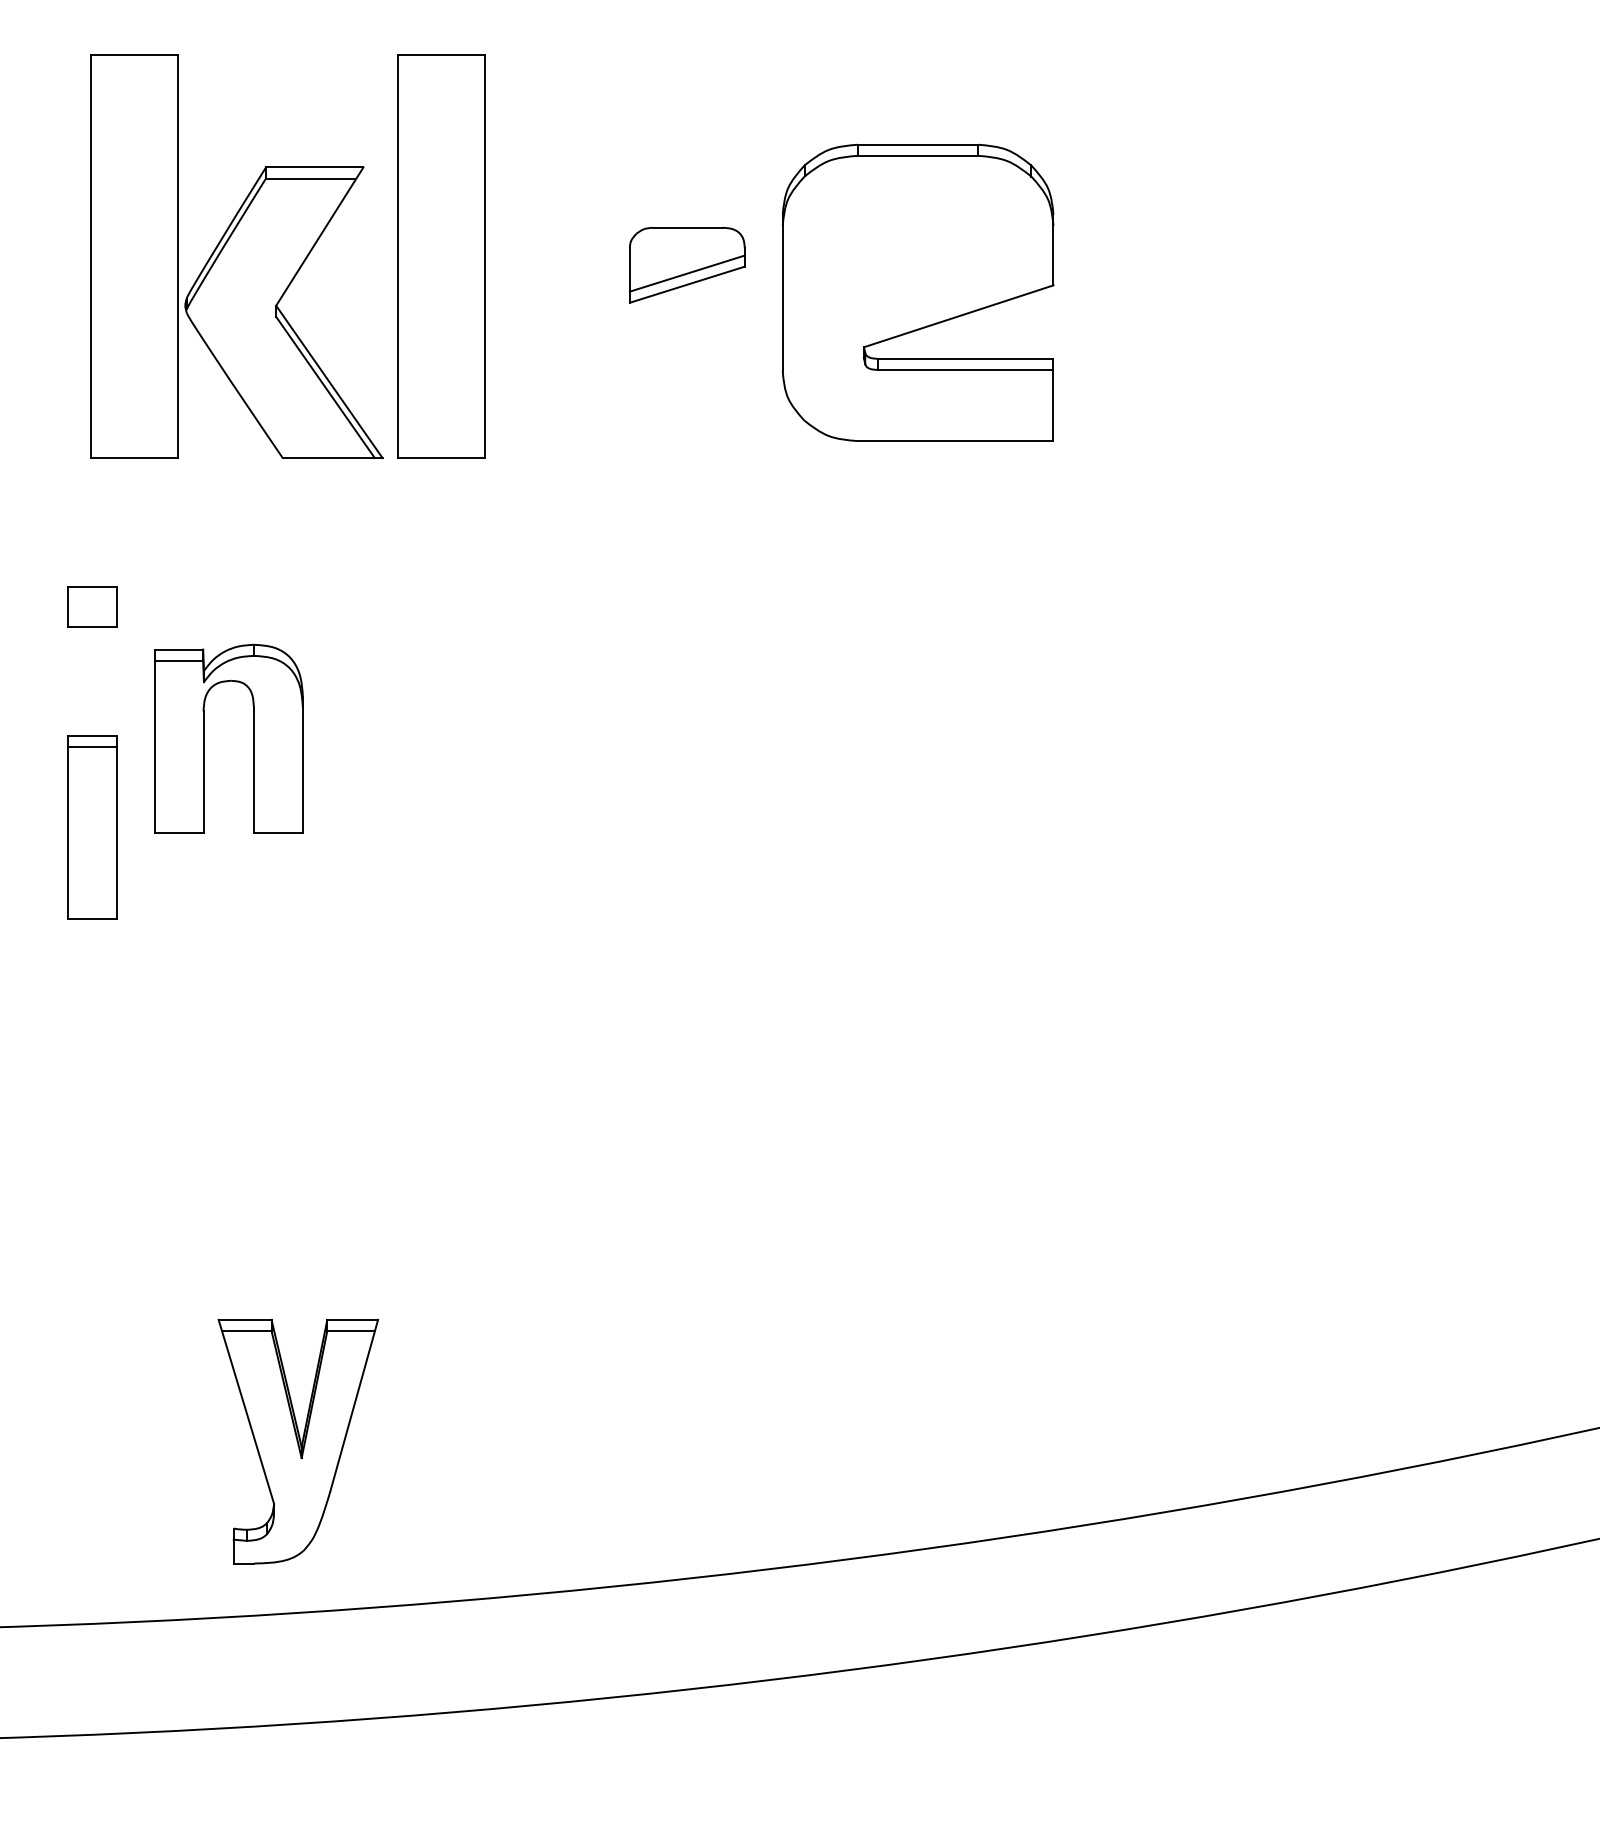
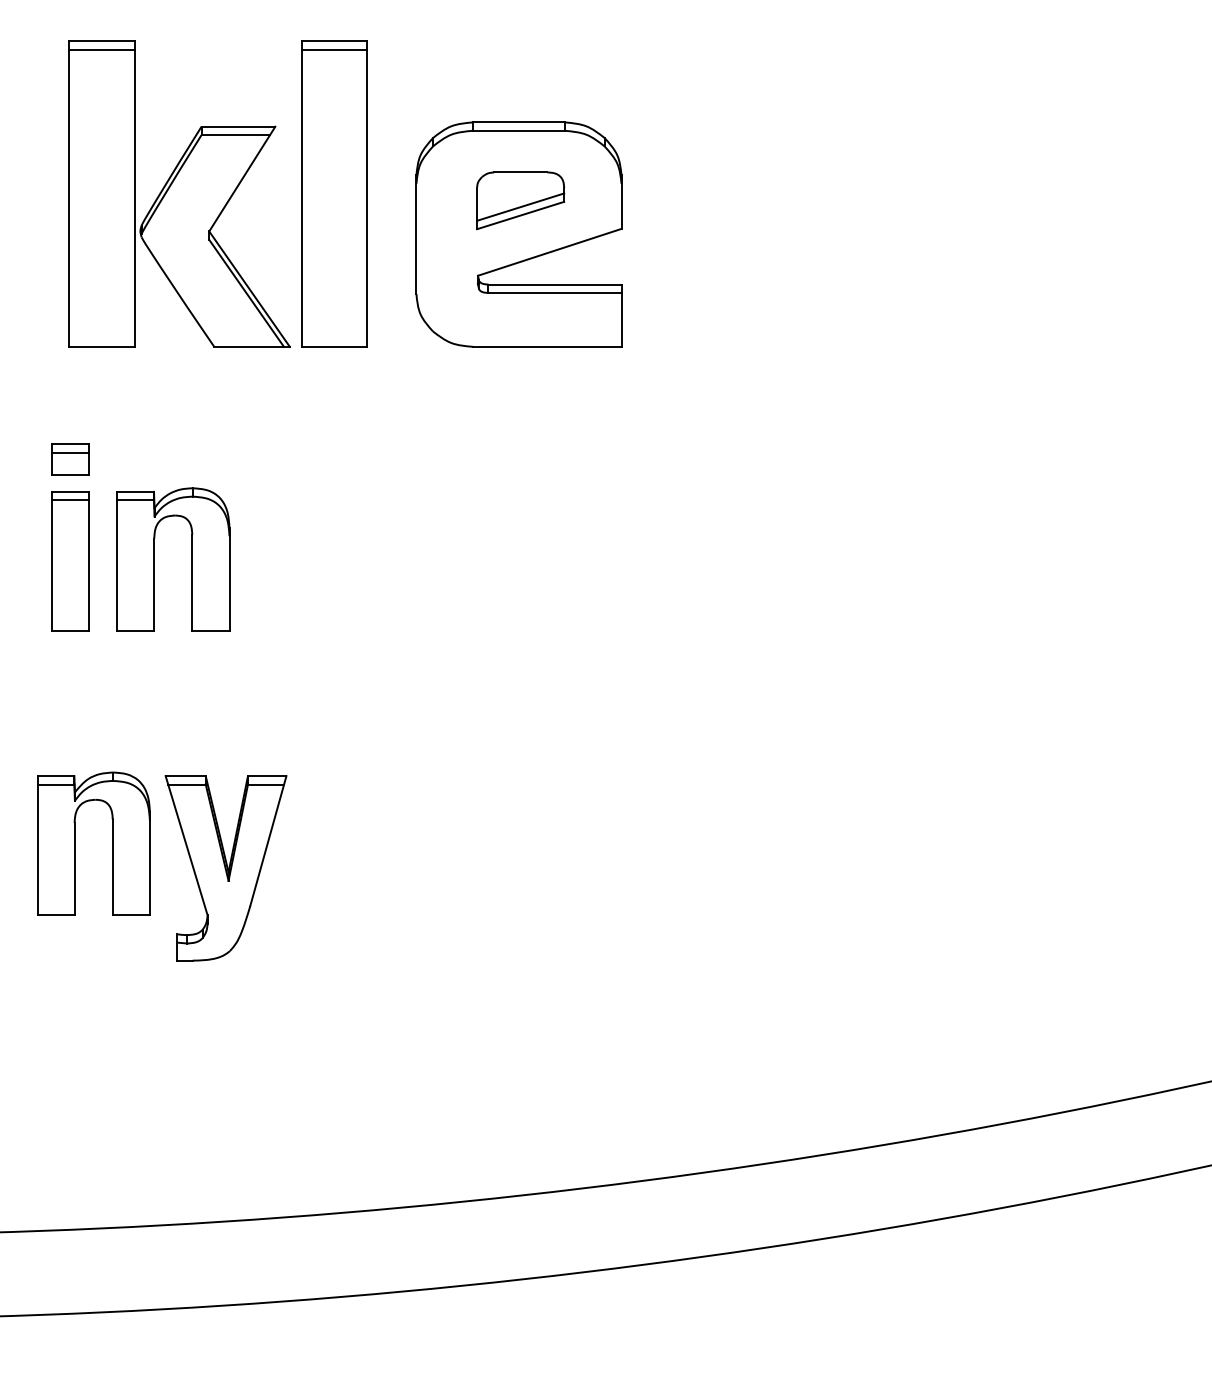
line: (134, 65) -> (101, 49), added
line: (441, 65) -> (334, 49), added
part: (917, 292) -> (518, 234), moved
line: (92, 597) -> (70, 452), added
part: (92, 827) -> (70, 561), moved
part: (98, 1114) -> (74, 844), added
part: (298, 1441) -> (226, 868), moved

